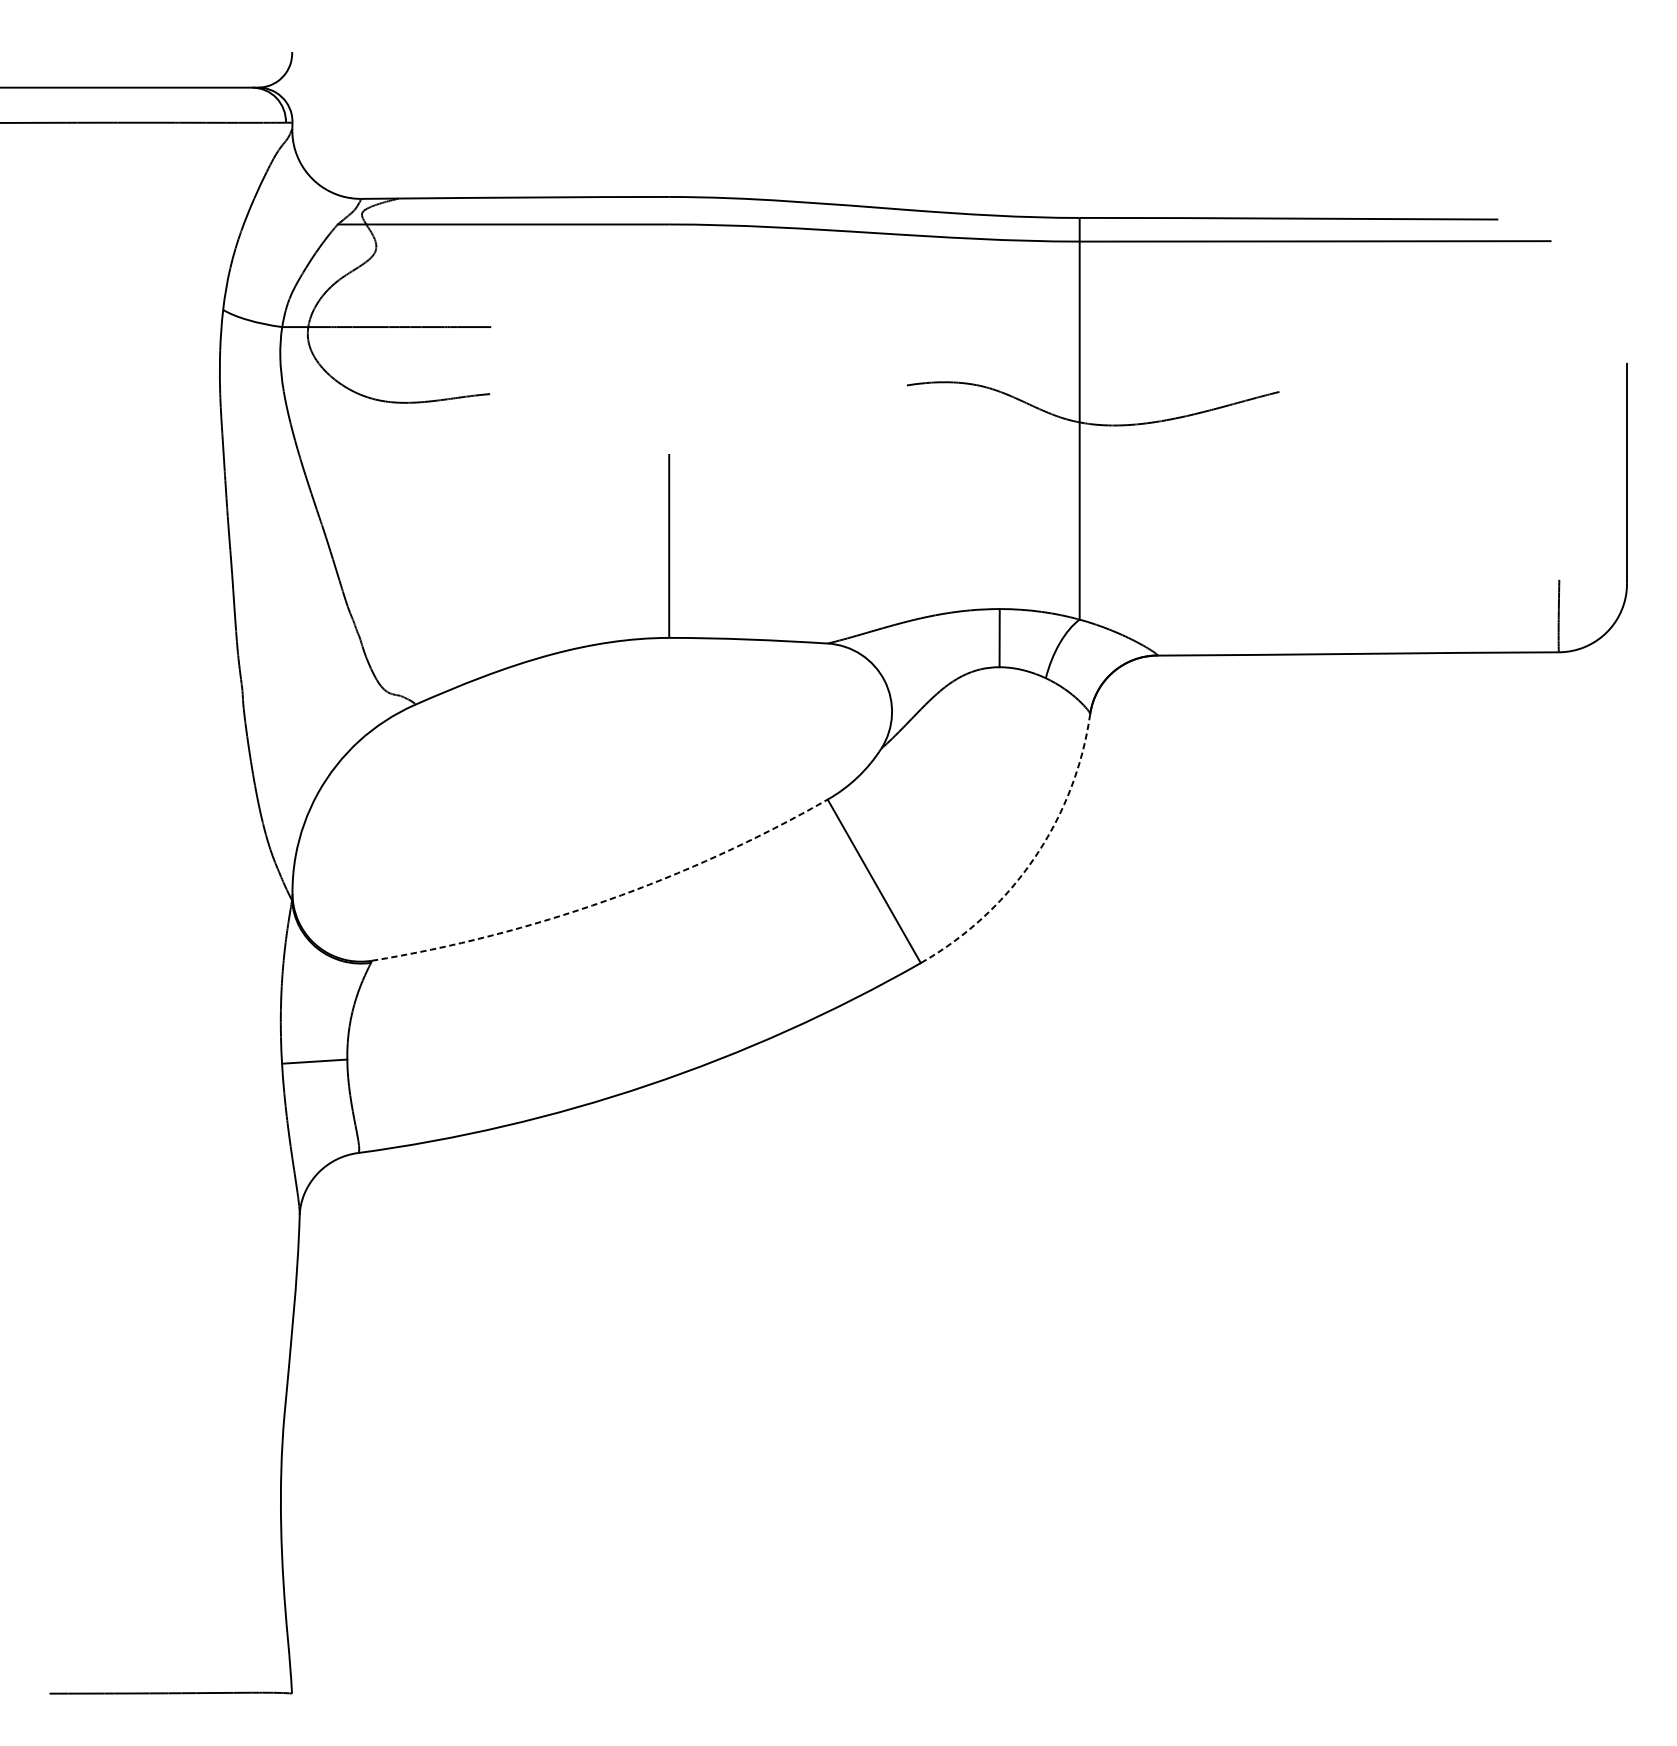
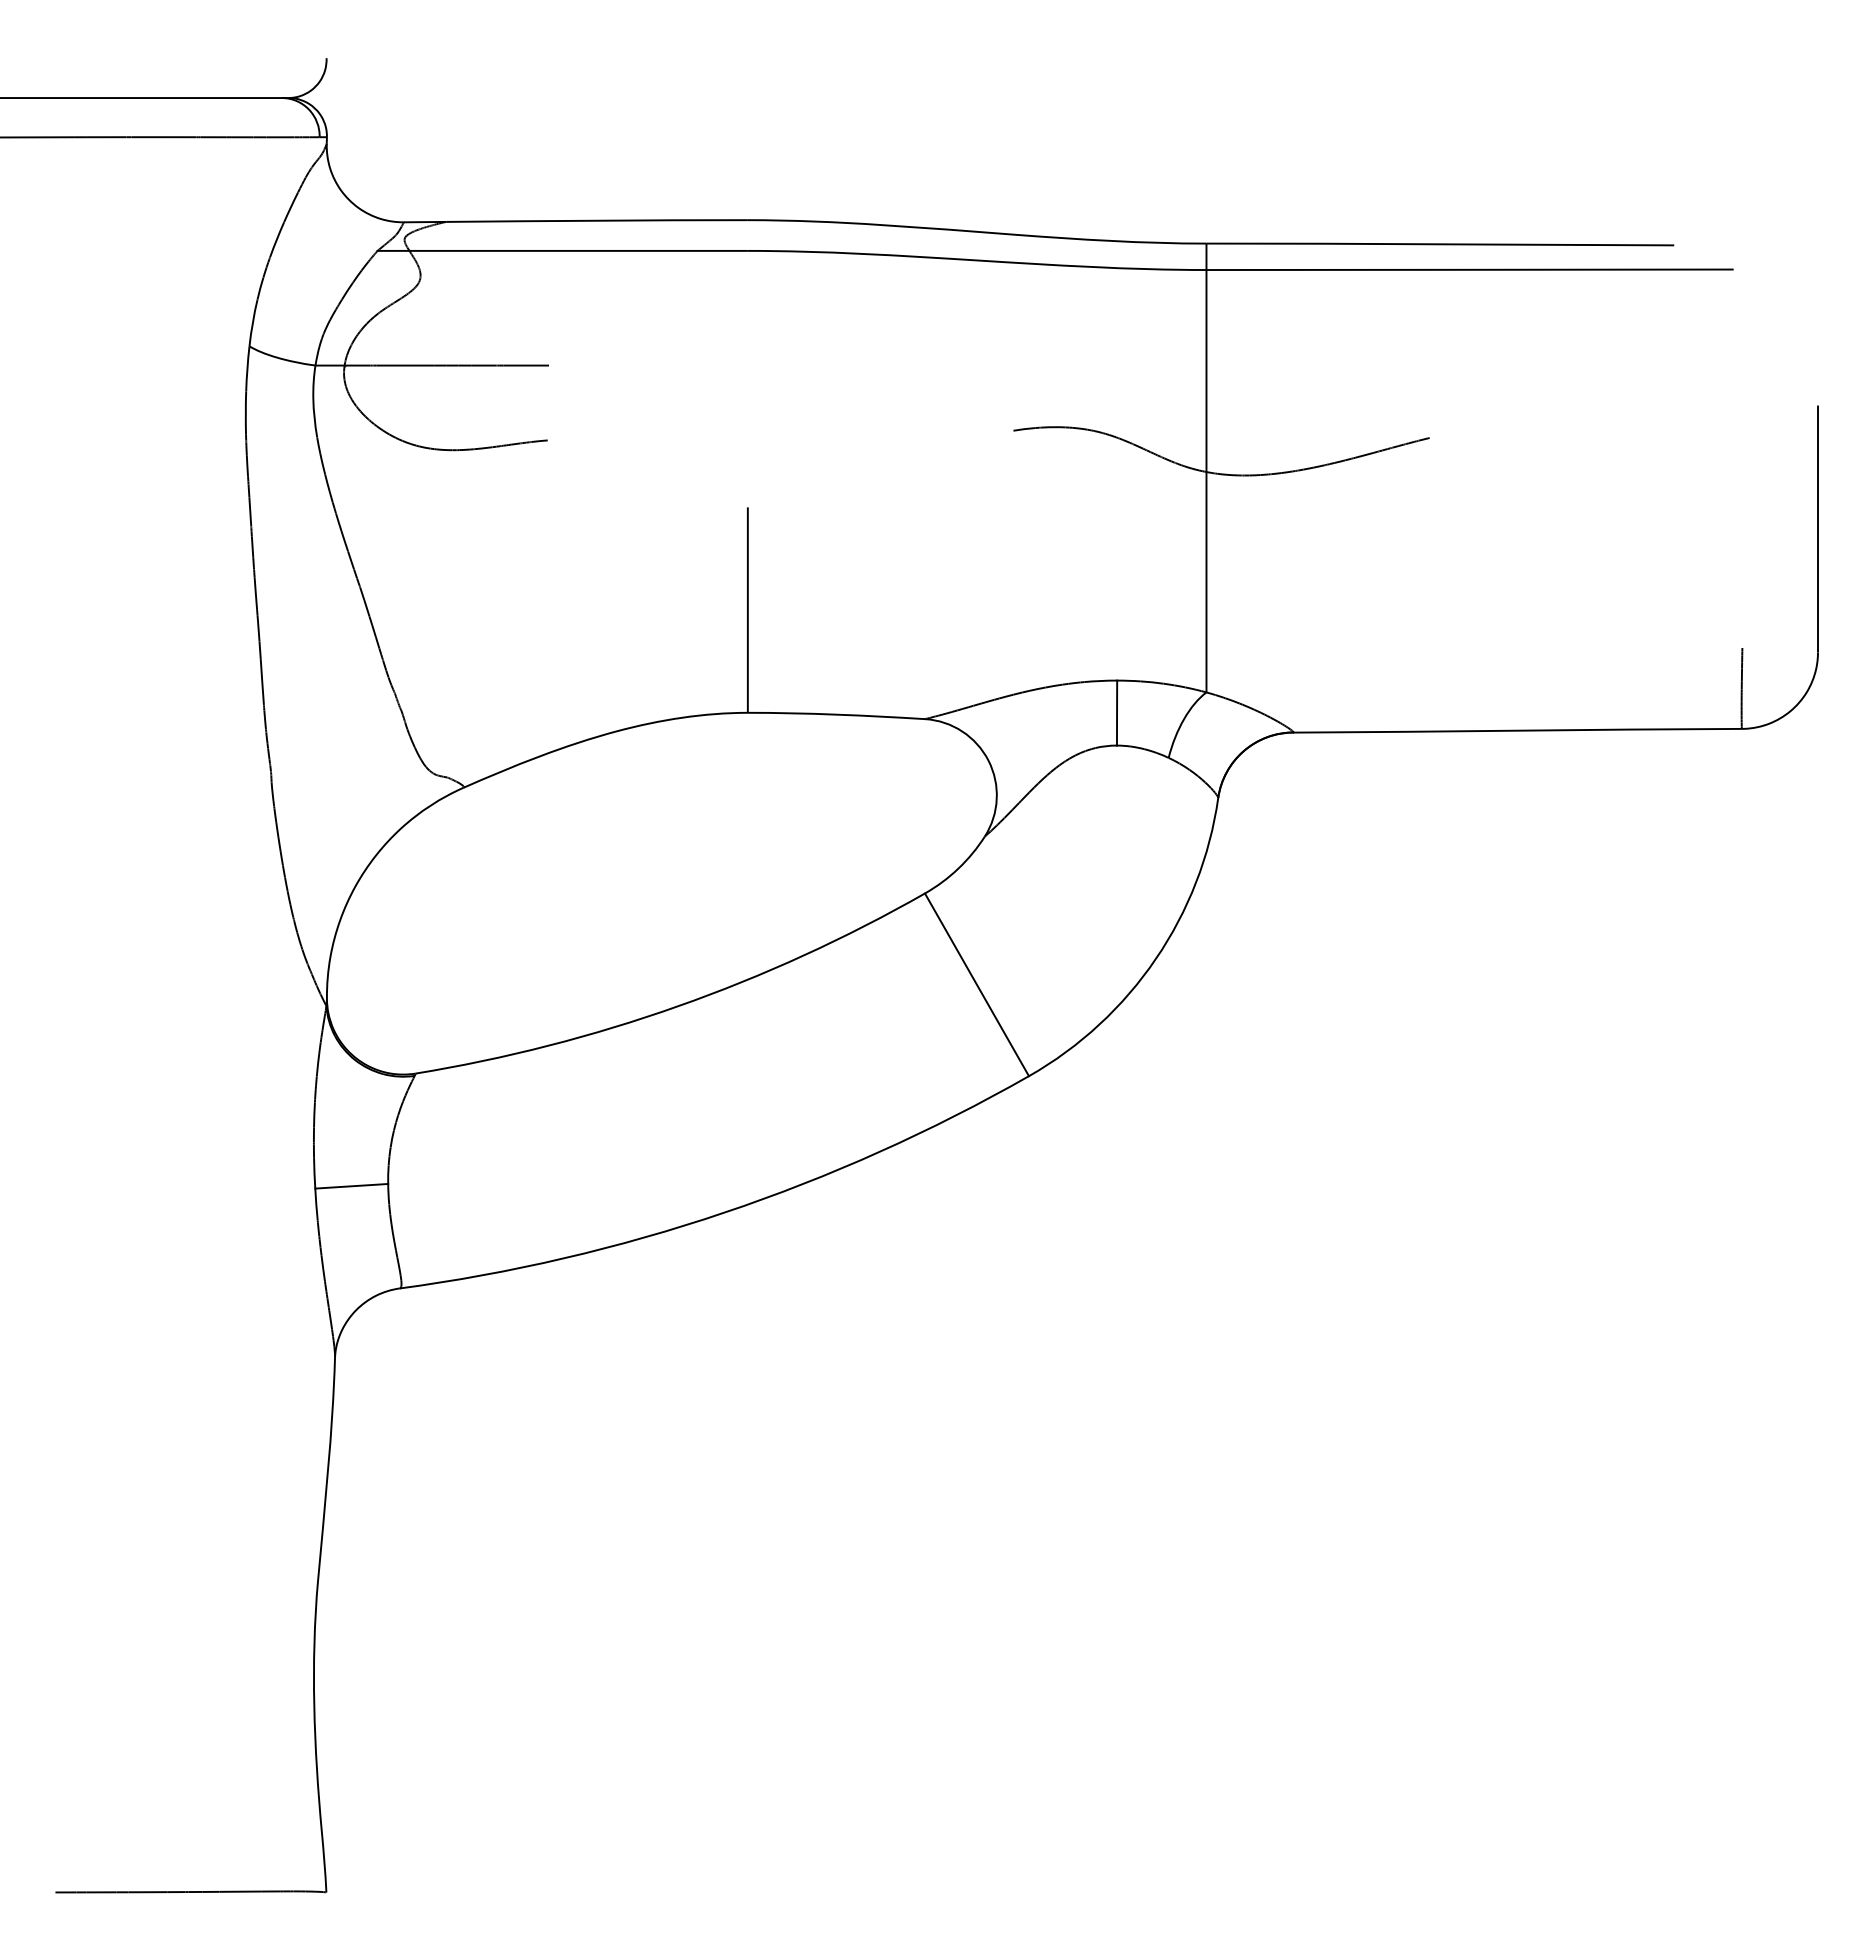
arc: (1034, 858) -> (1155, 959), dashed -> solid
arc: (607, 900) -> (678, 1006), dashed -> solid

